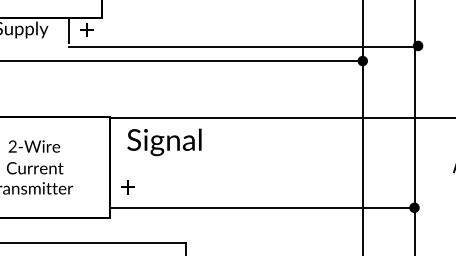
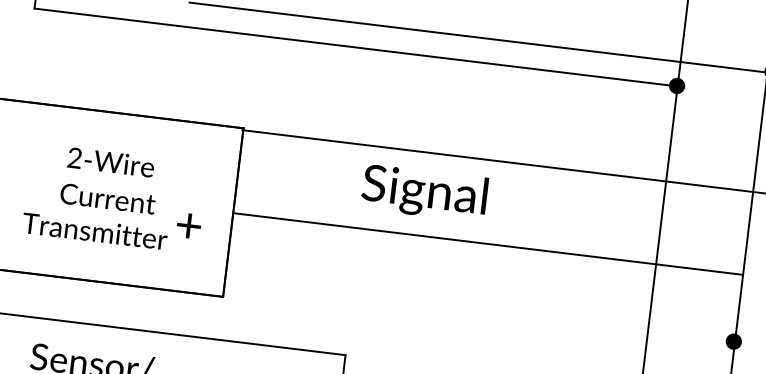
text: (164, 142) -> (424, 193), moved
text: (127, 187) -> (188, 225), moved
line: (262, 207) -> (488, 243), moved

